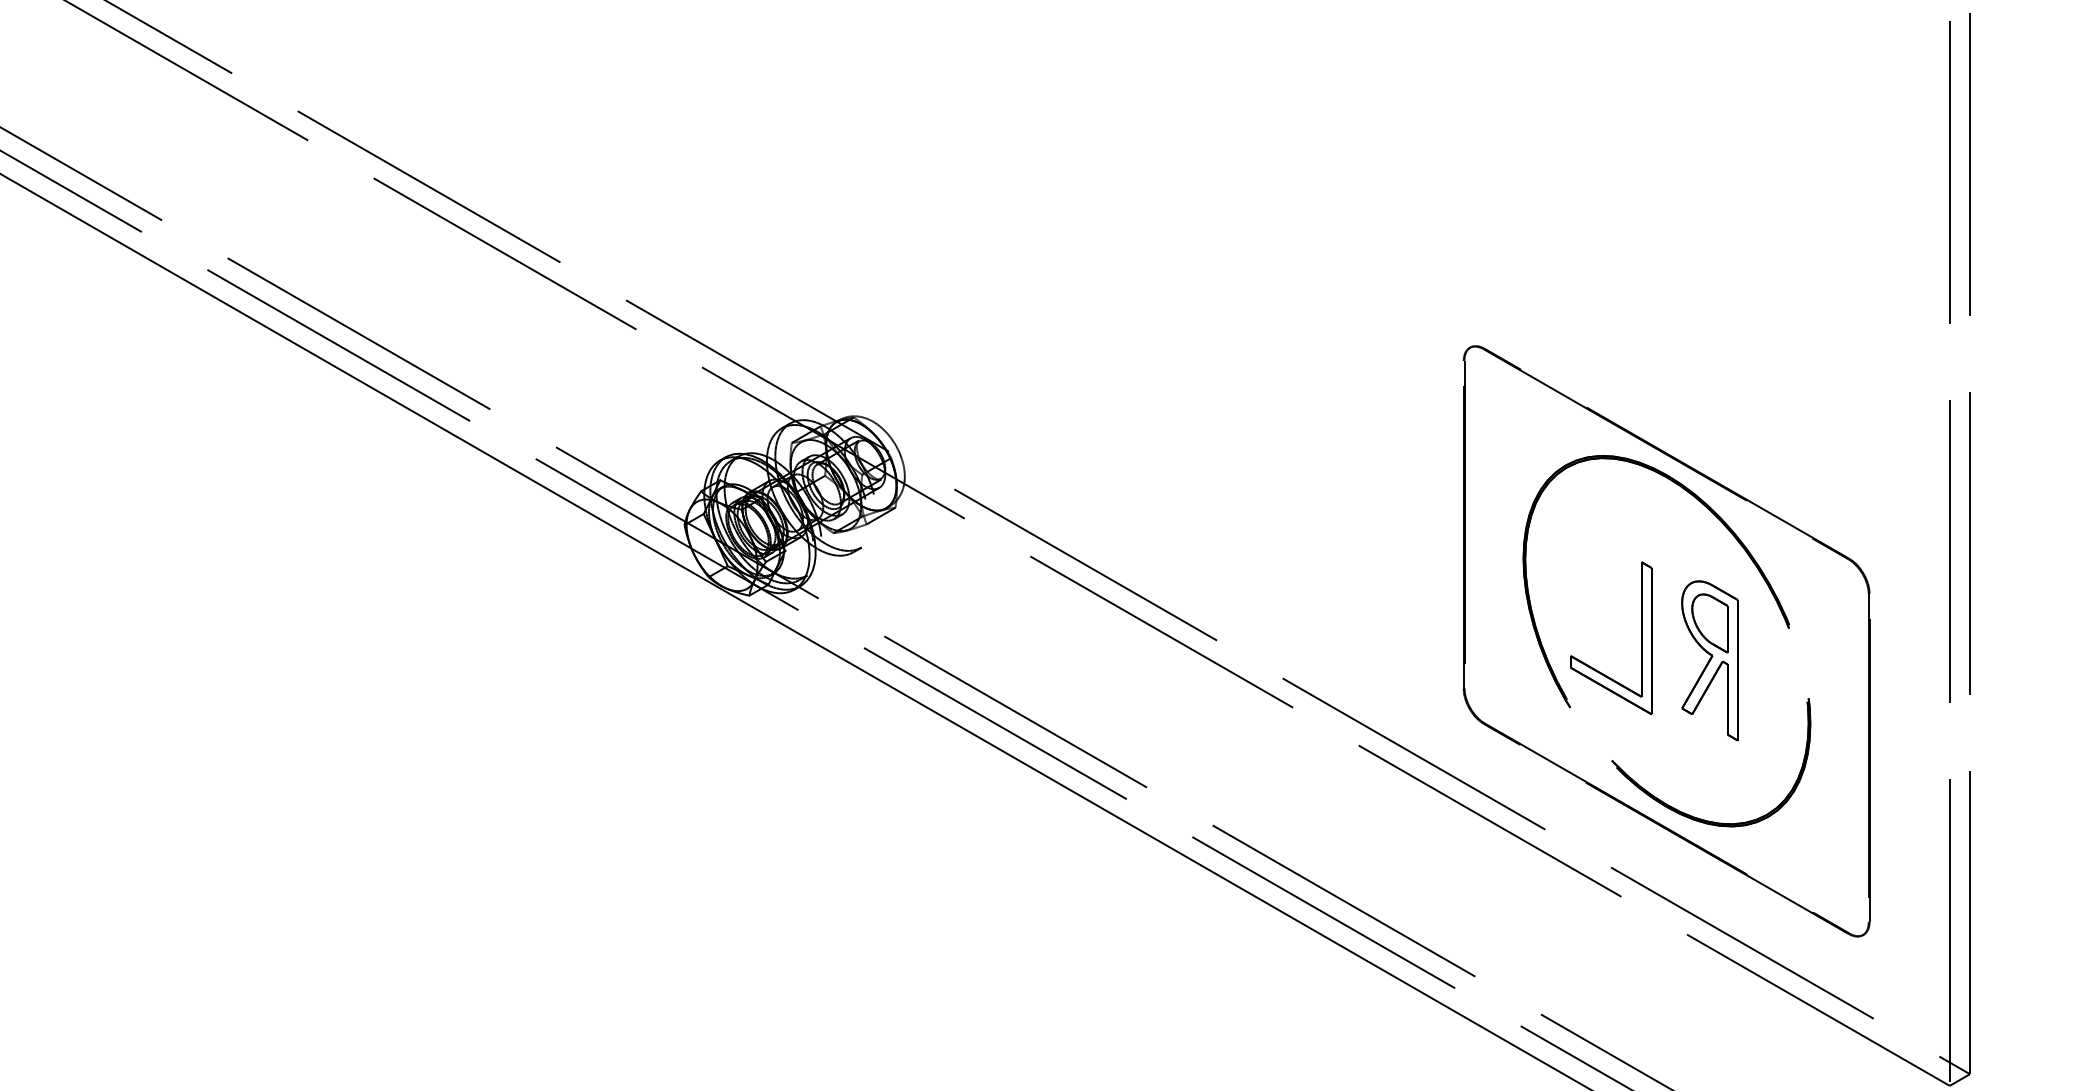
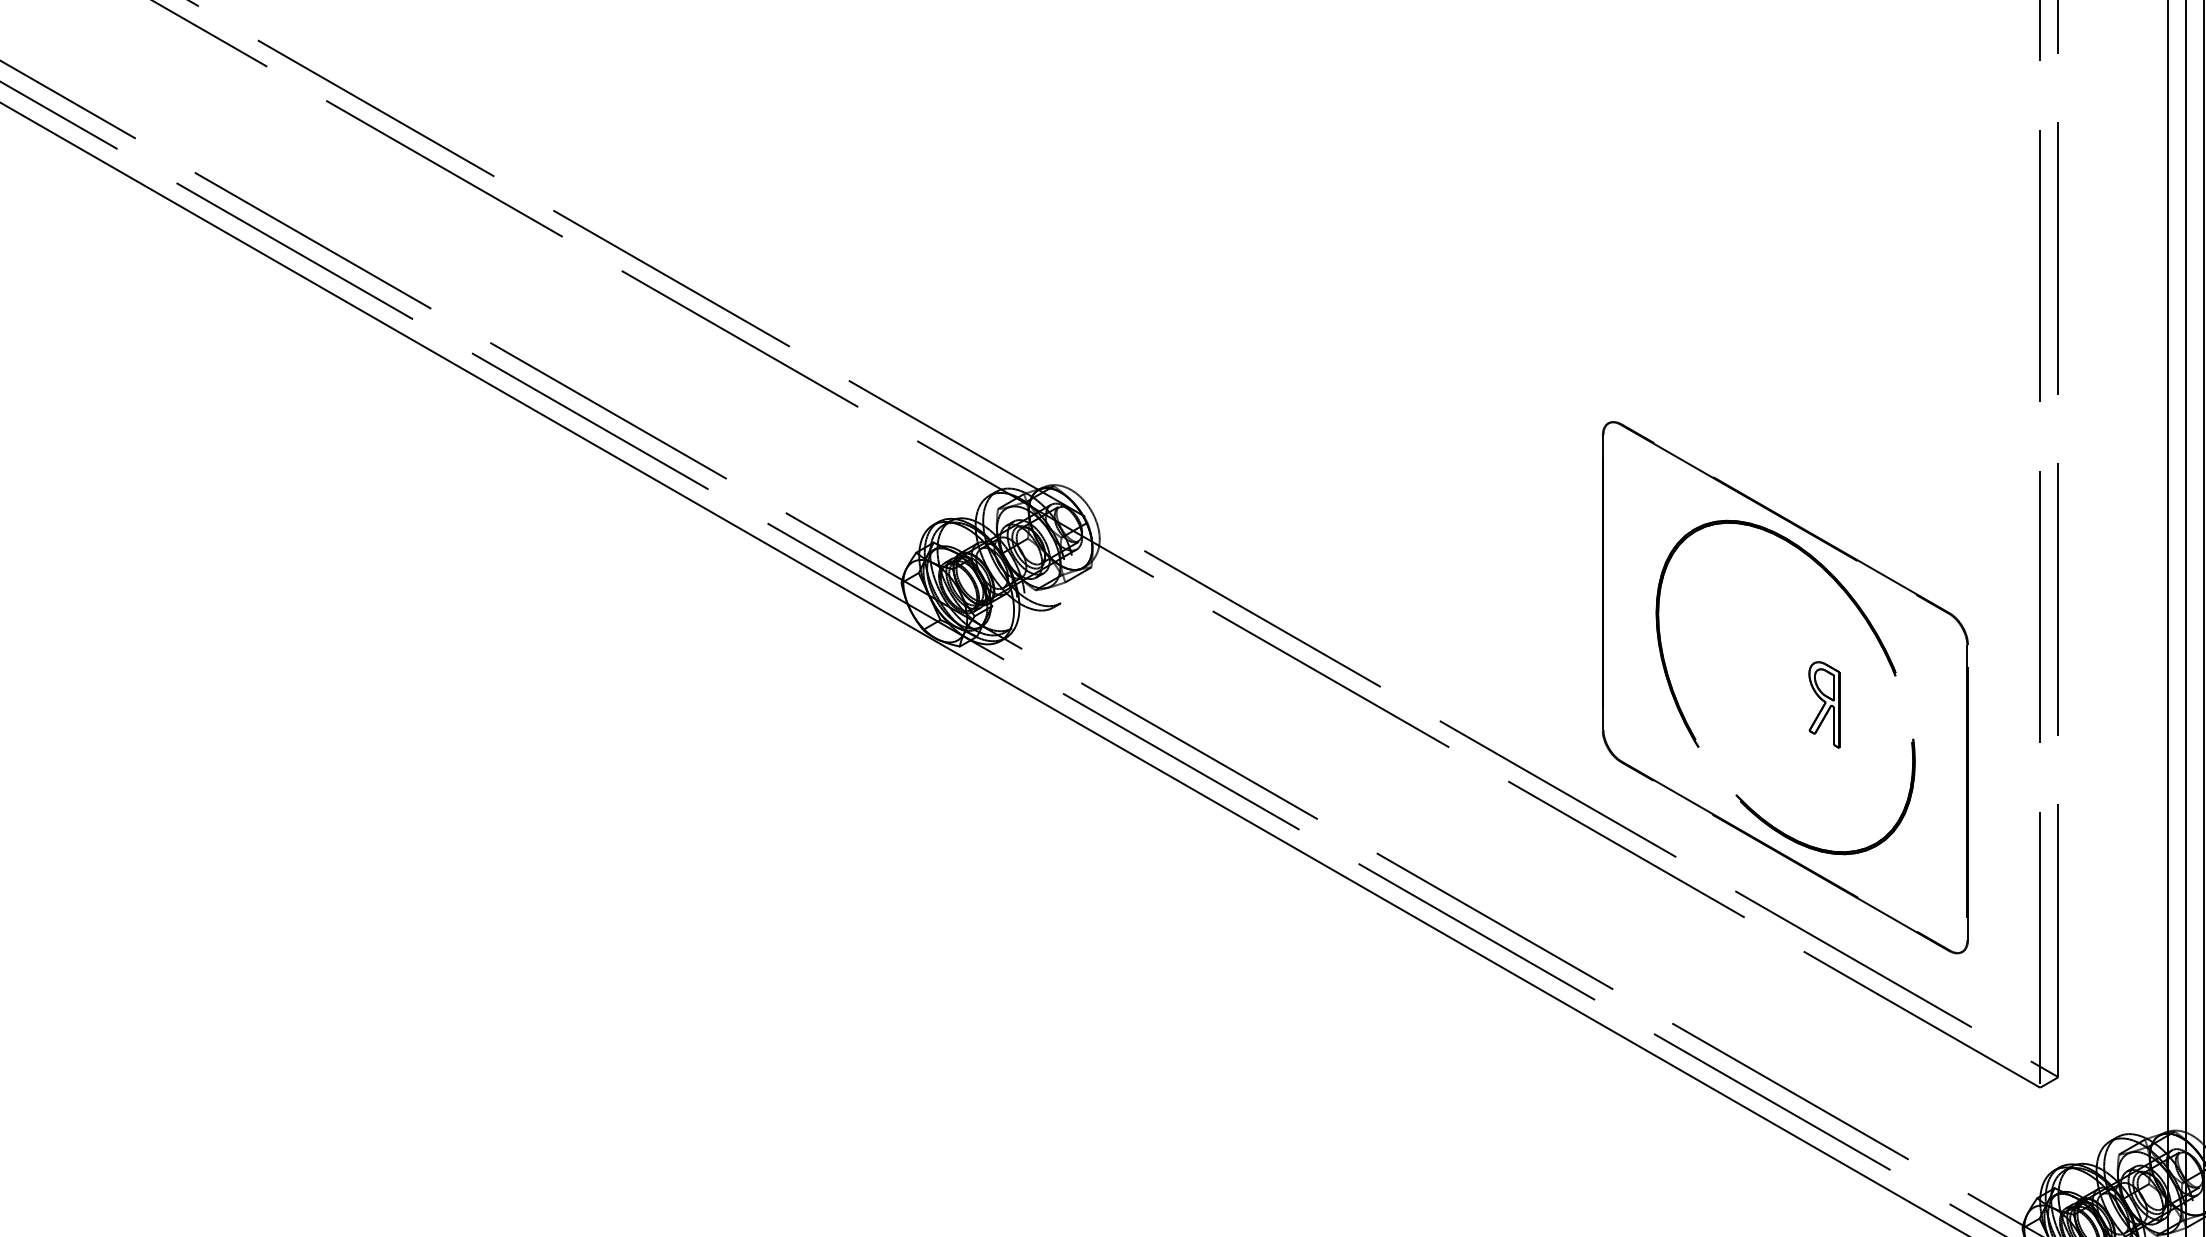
part: (1641, 637) -> (1762, 684), removed
part: (1710, 660) -> (1824, 704), size x0.6

